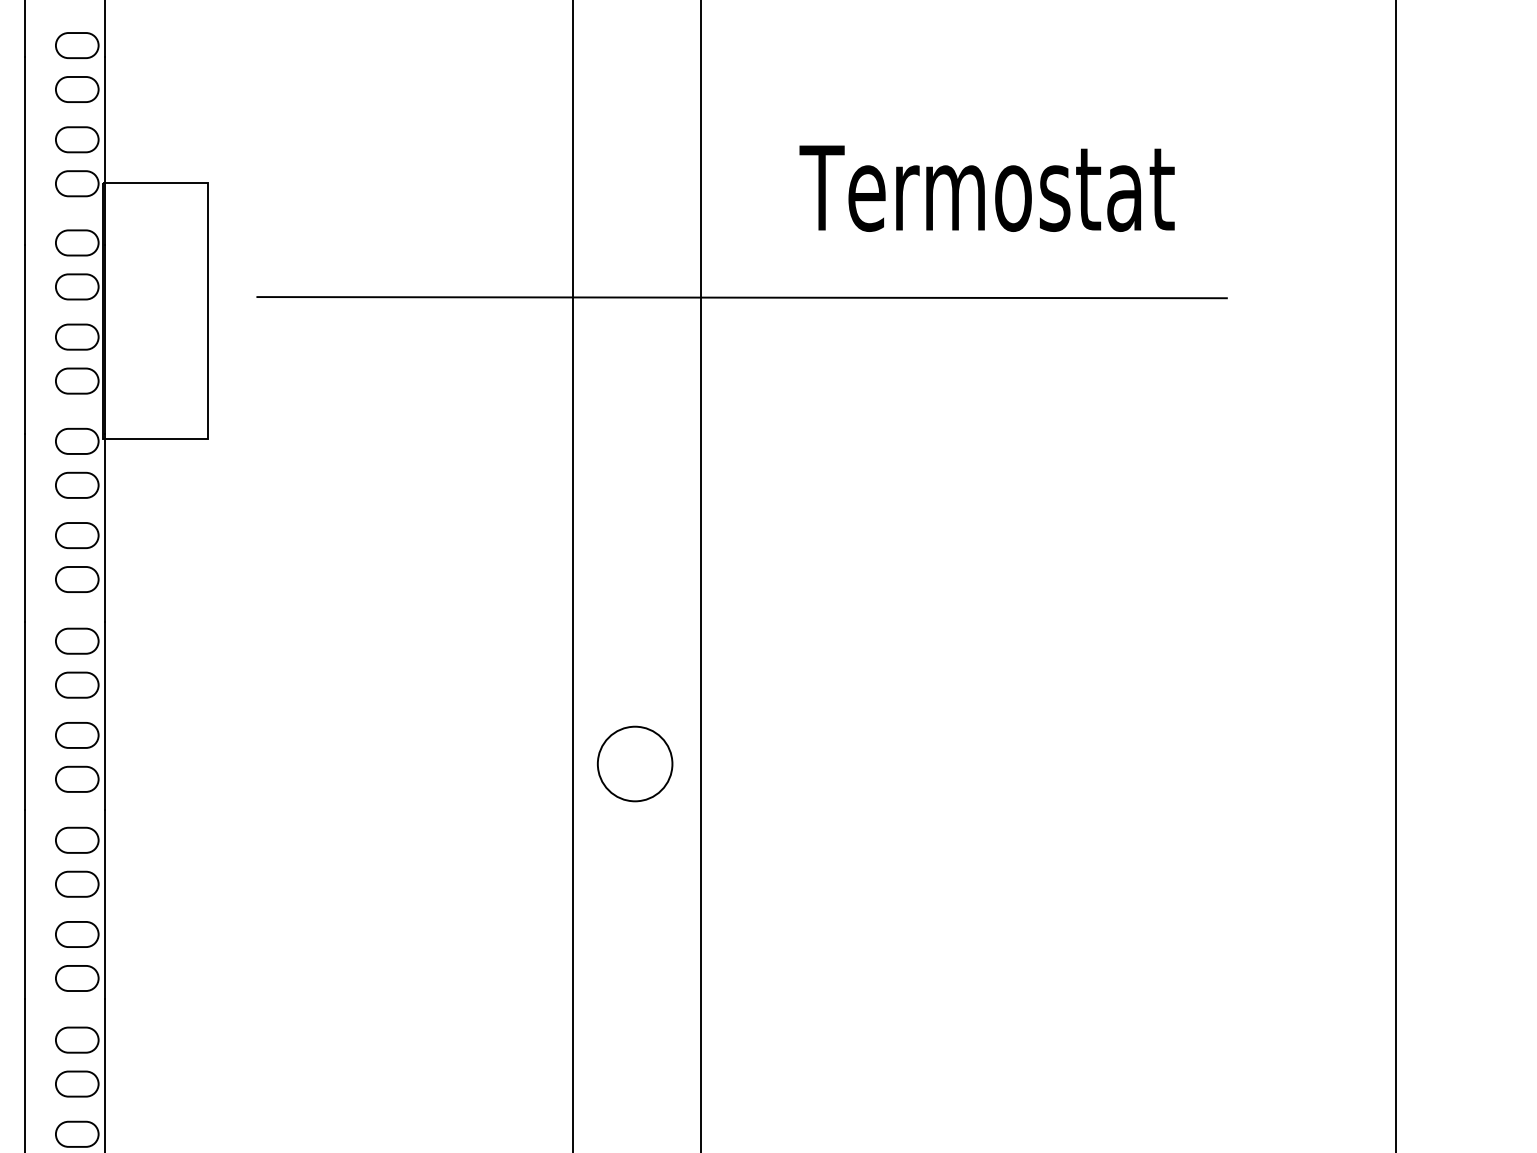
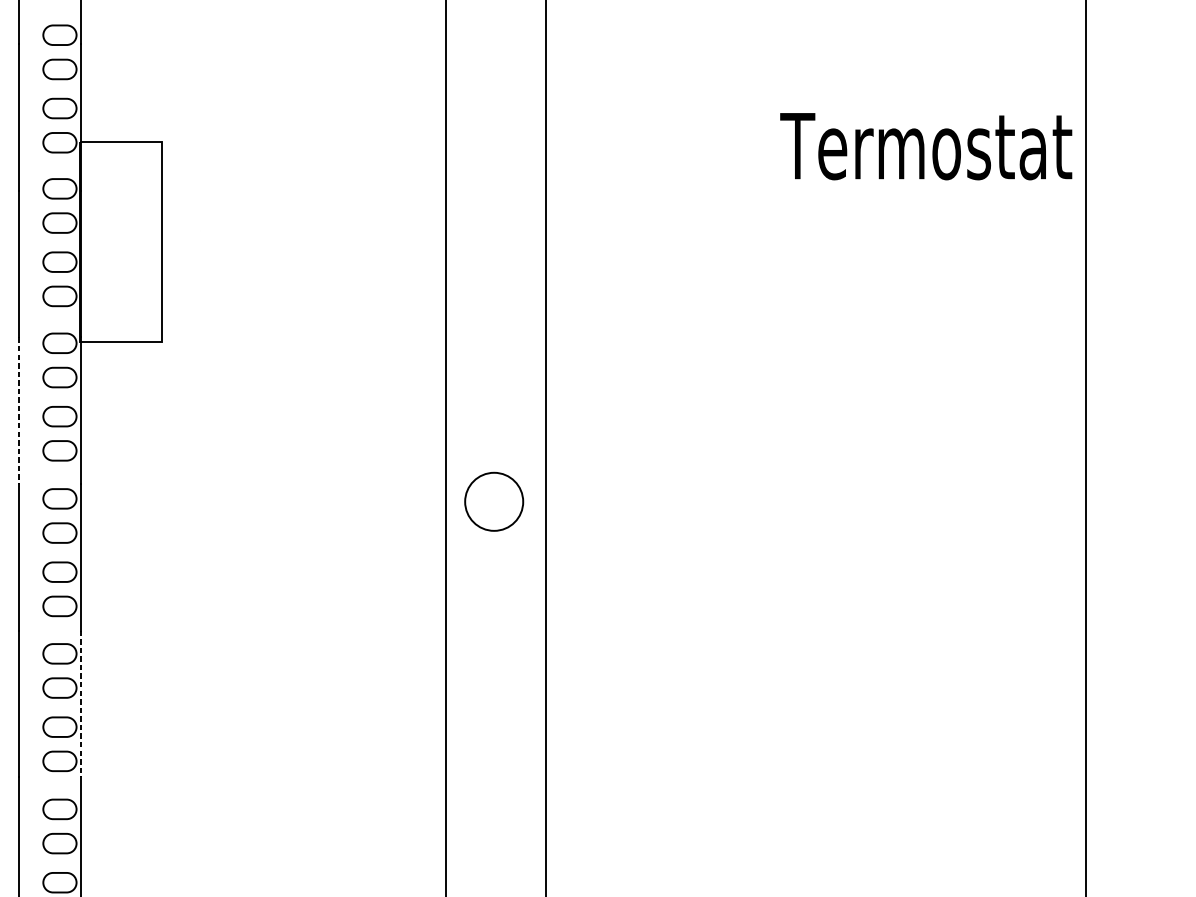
text: (986, 188) -> (925, 146), moved
line: (741, 297) -> (576, 231), removed
line: (24, 528) -> (18, 411), solid -> dashed
circle: (635, 763) -> (494, 501), moved
line: (104, 905) -> (81, 704), solid -> dashed

